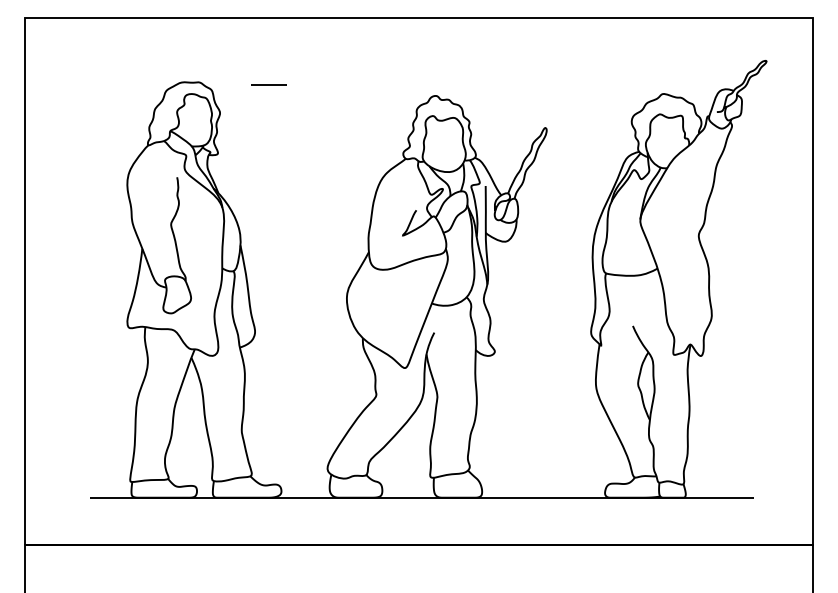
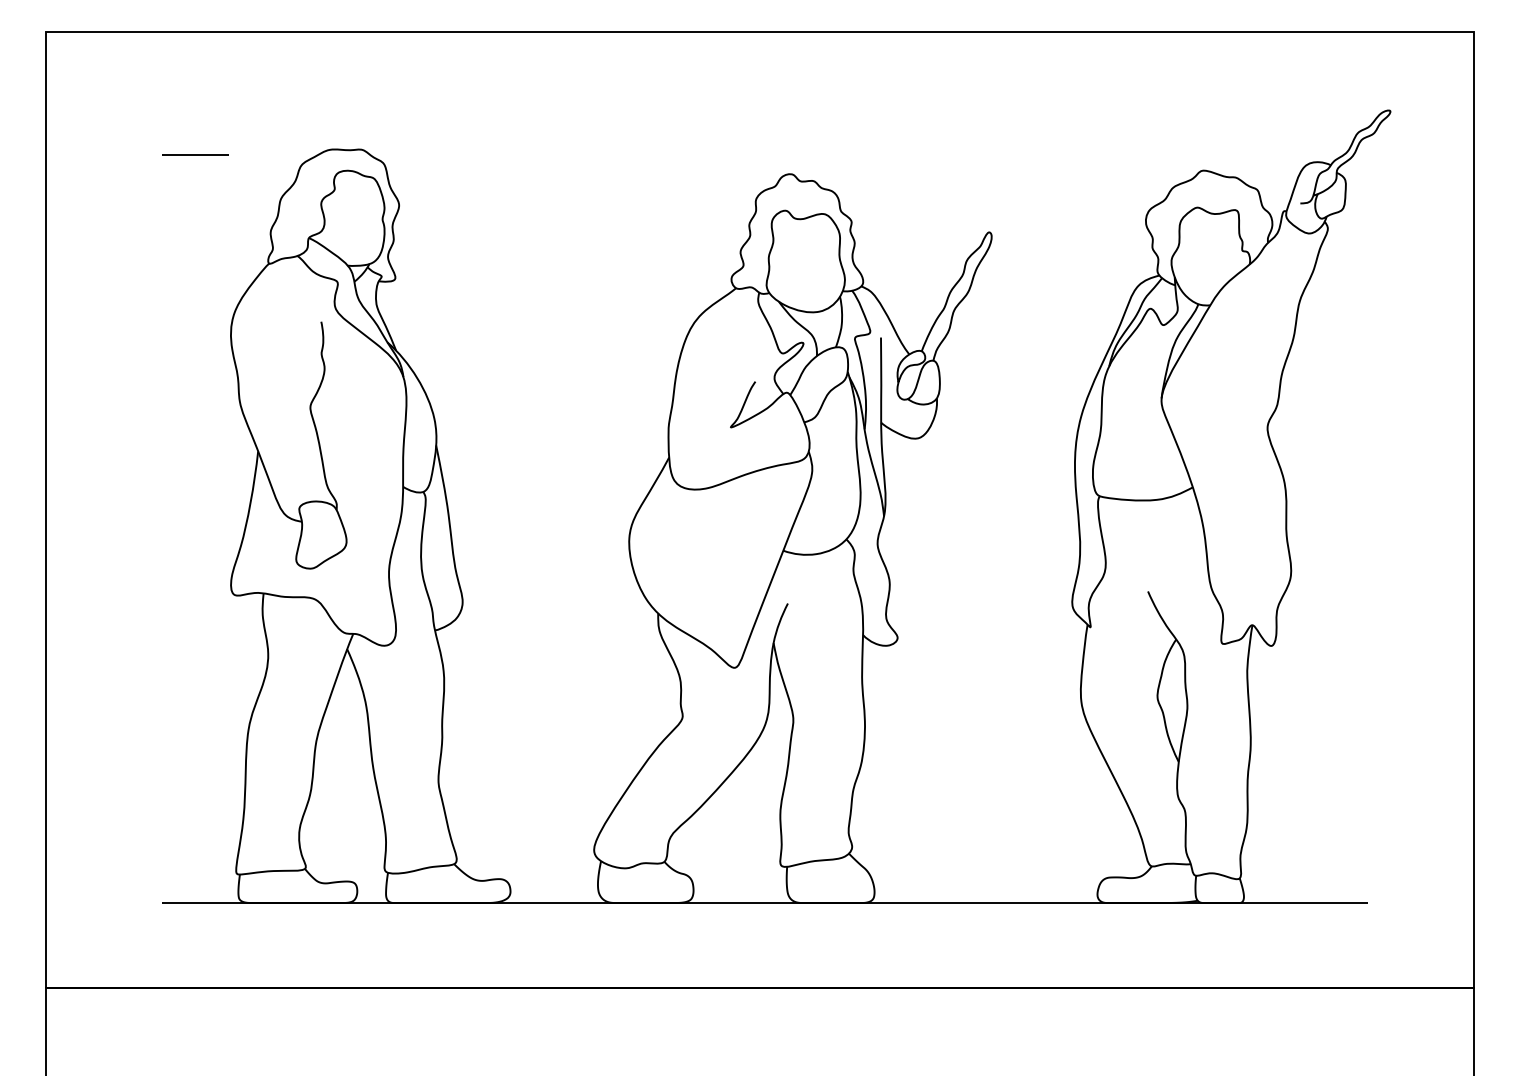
line: (268, 84) -> (194, 153), moved

